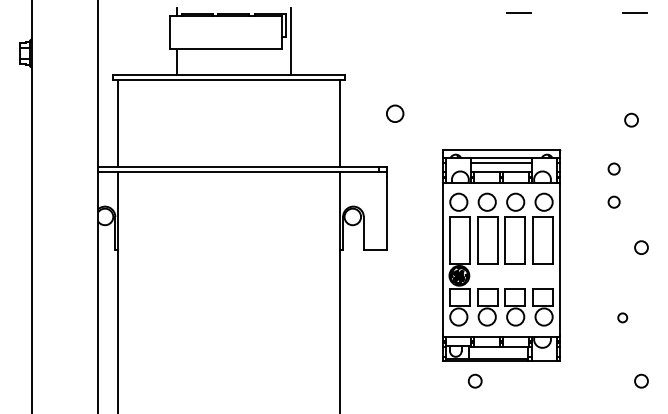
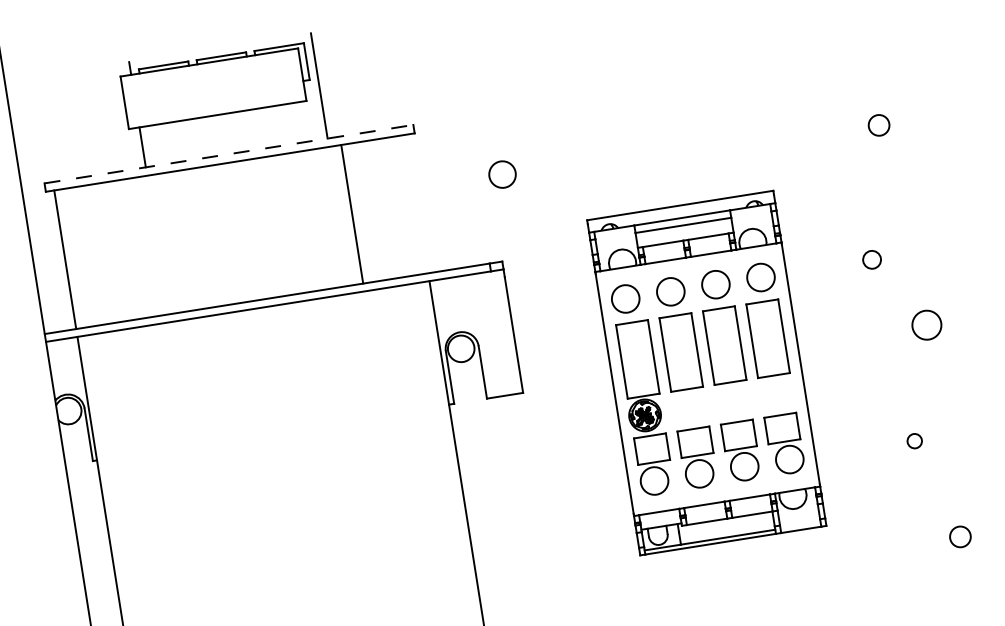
line: (229, 74) -> (229, 153), solid -> dashed
line: (339, 123) -> (351, 214), moved
circle: (613, 168) -> (862, 206), removed
circle: (641, 247) -> (926, 324), size x1.4
circle: (474, 380) -> (695, 577), removed

